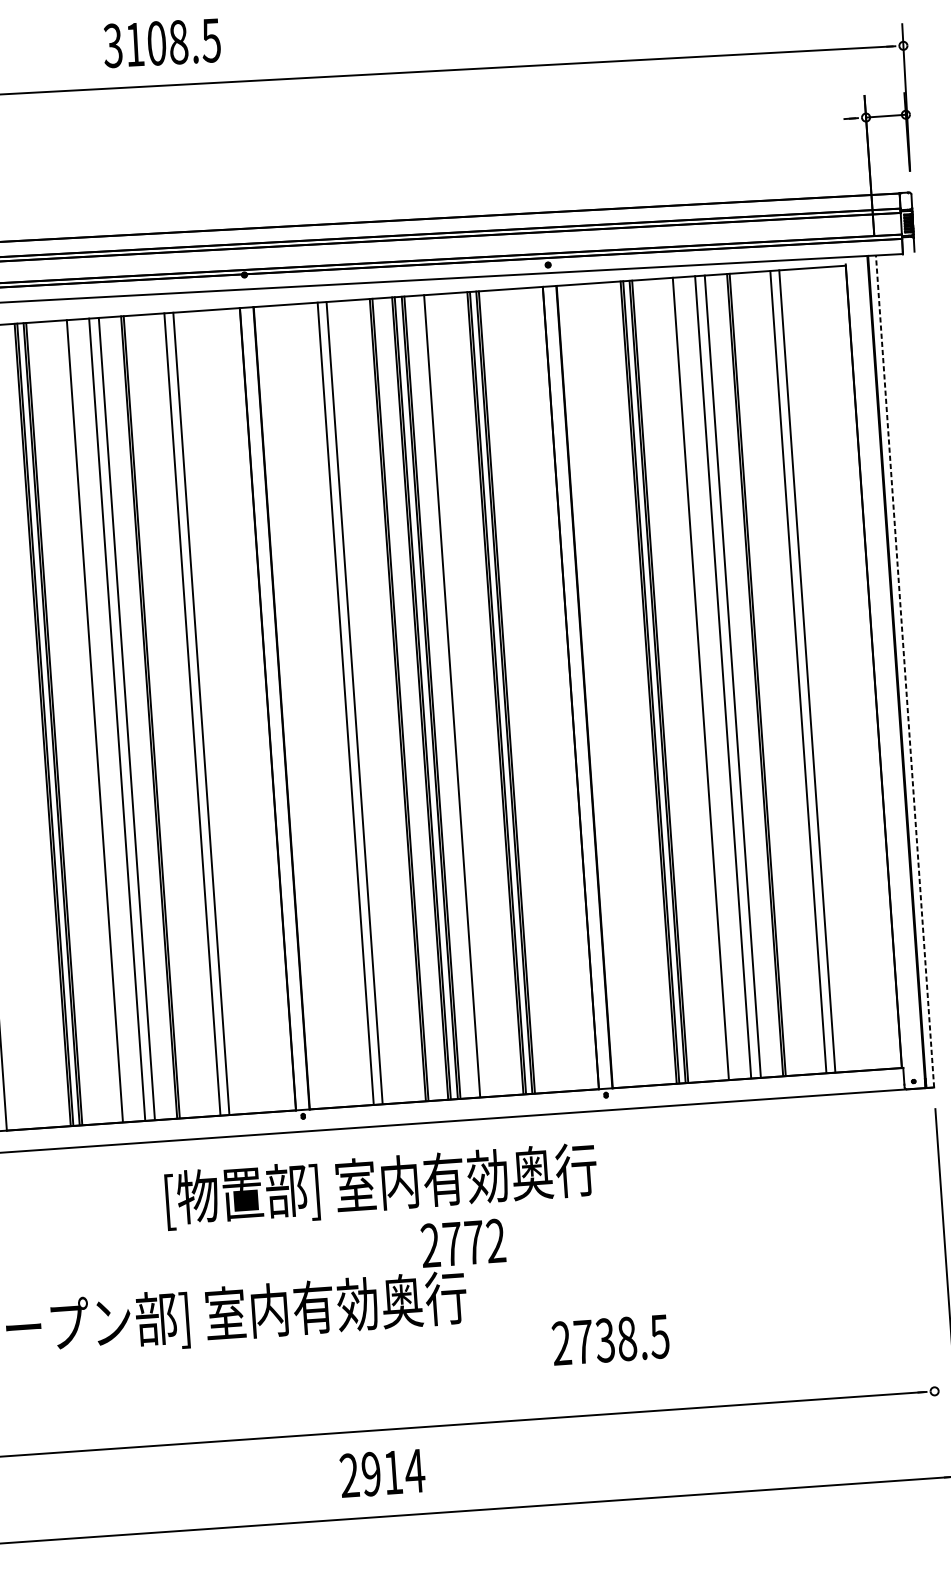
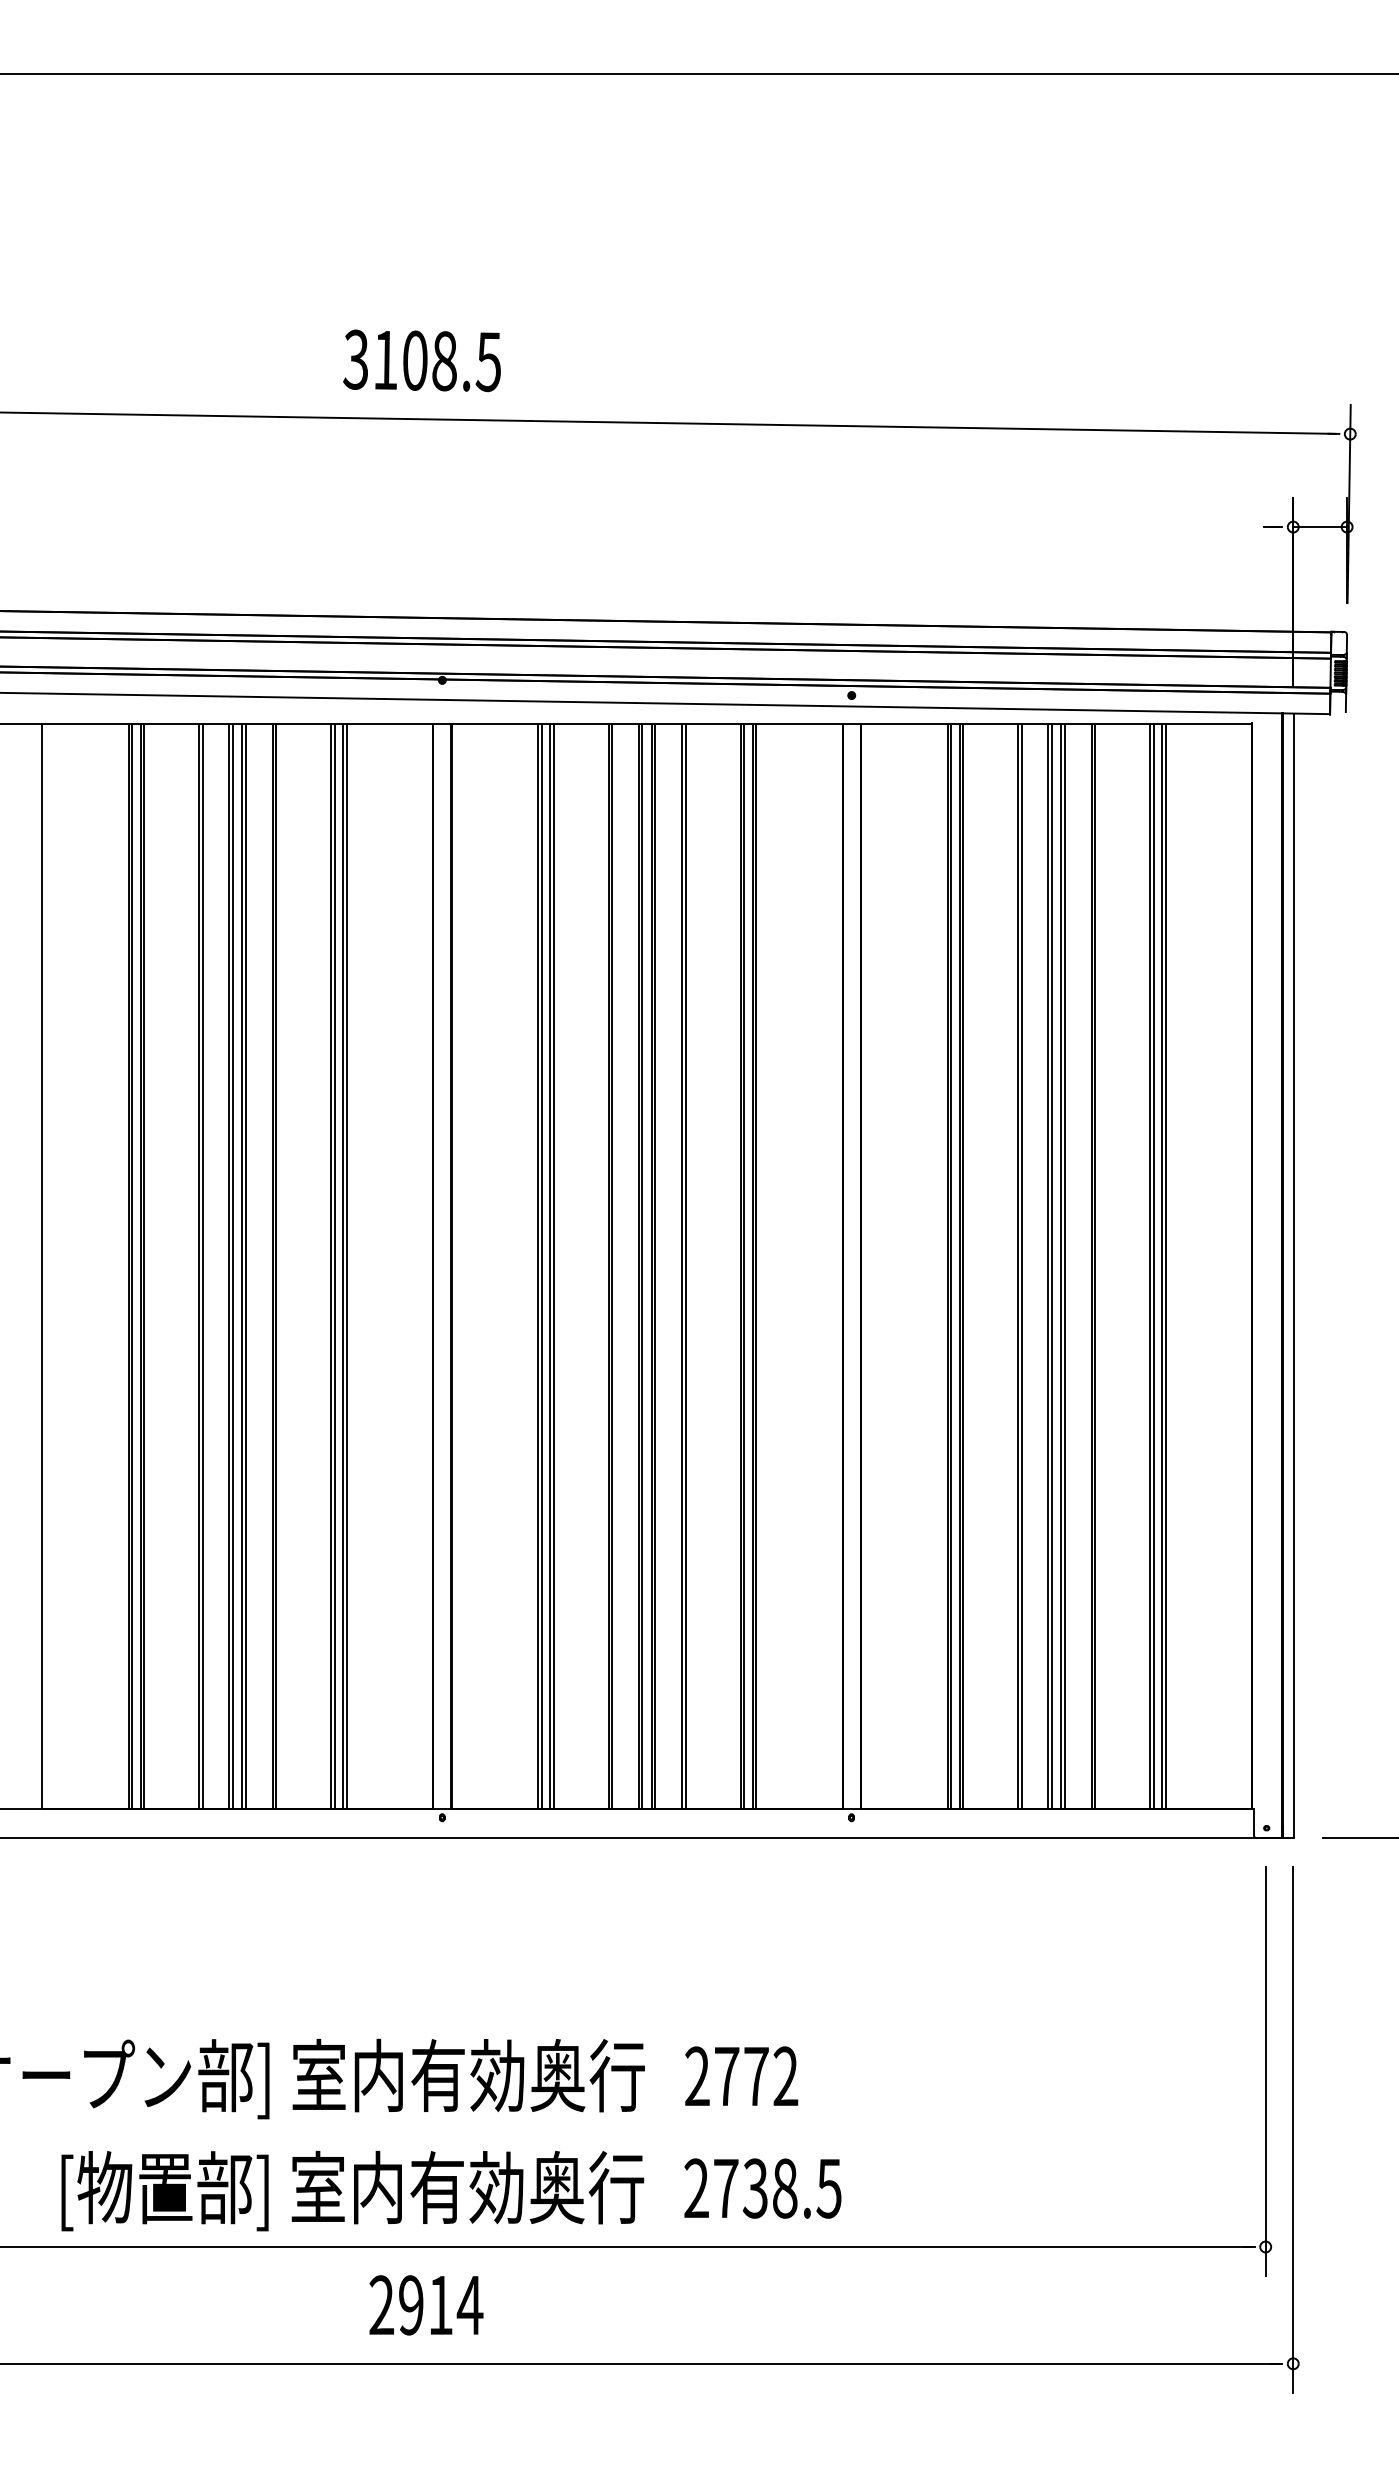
text: (161, 42) -> (421, 360), moved
line: (800, 671) -> (1153, 1266), added
line: (809, 671) -> (1165, 1266), added
line: (904, 671) -> (1293, 1275), dashed -> solid
line: (735, 676) -> (1064, 1266), added
line: (725, 677) -> (1051, 1266), added
line: (703, 678) -> (1021, 1266), added
line: (454, 696) -> (685, 1266), added
line: (357, 702) -> (553, 1266), added
line: (348, 703) -> (541, 1266), added
line: (203, 713) -> (346, 1266), added
line: (195, 714) -> (334, 1266), added
line: (129, 718) -> (245, 1266), added
line: (119, 719) -> (232, 1266), added
line: (97, 721) -> (202, 1266), added
text: (381, 1185) -> (352, 2190), moved
text: (463, 1242) -> (741, 2075), moved
line: (925, 1261) -> (1265, 2071), added
text: (610, 1340) -> (762, 2188), moved
text: (382, 1473) -> (426, 2305), moved

